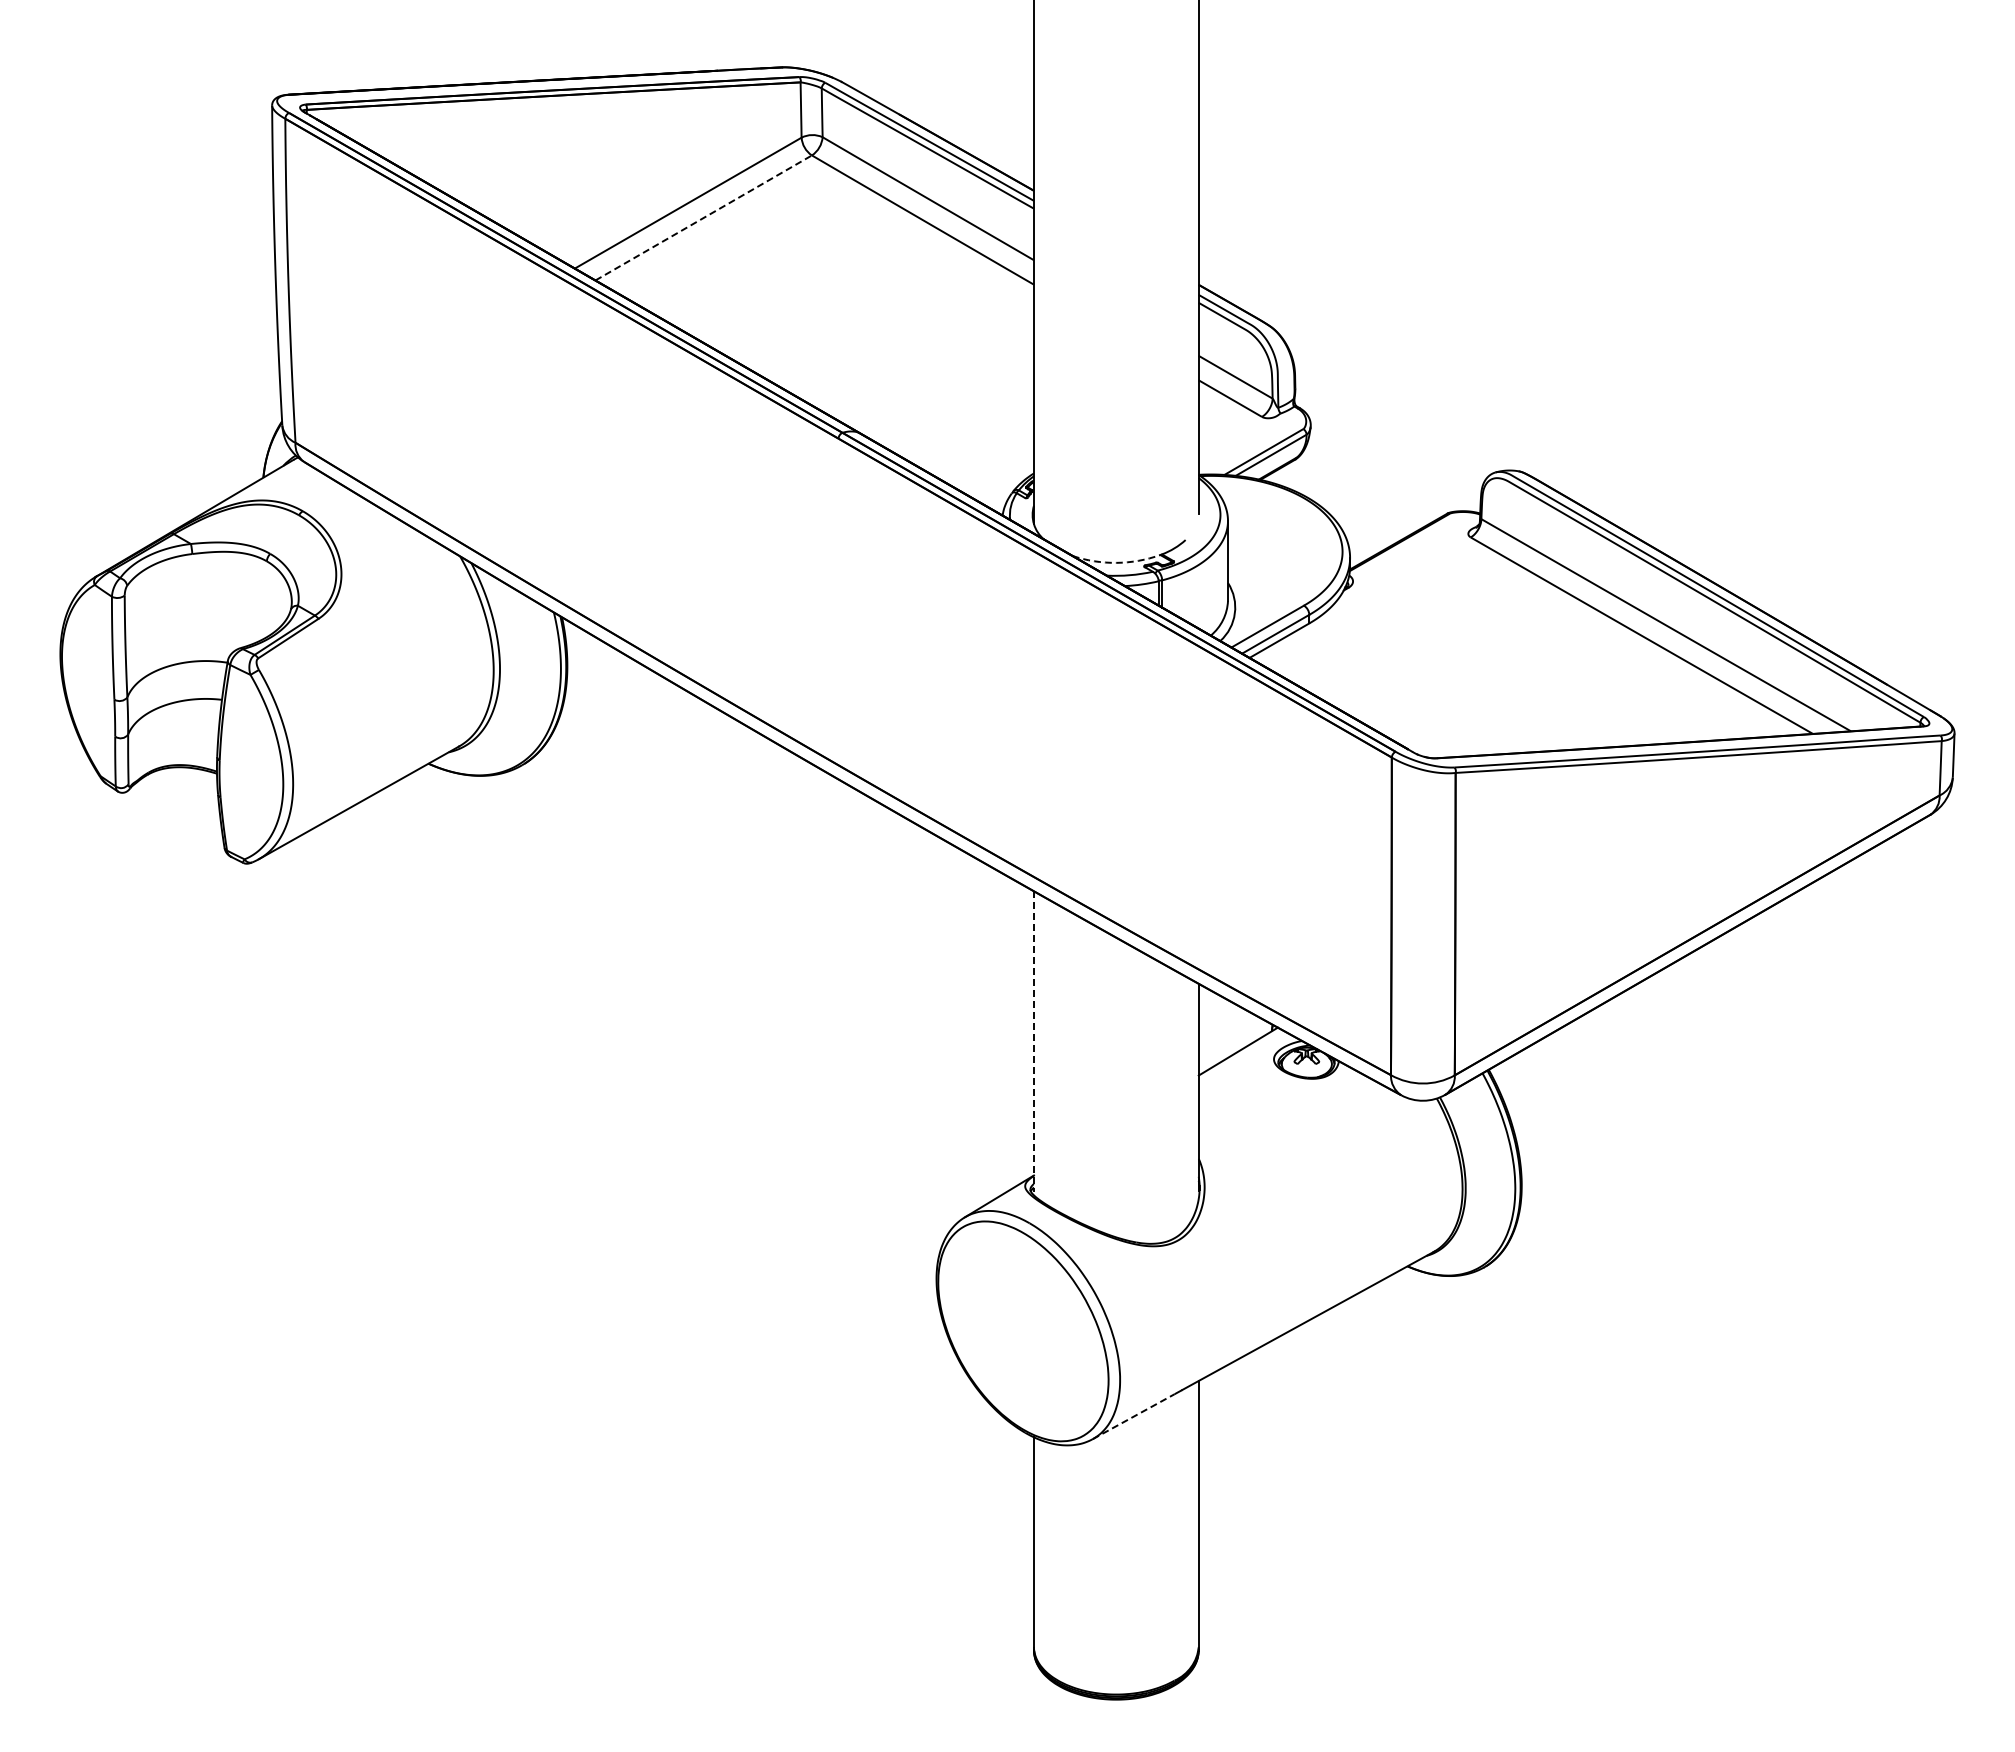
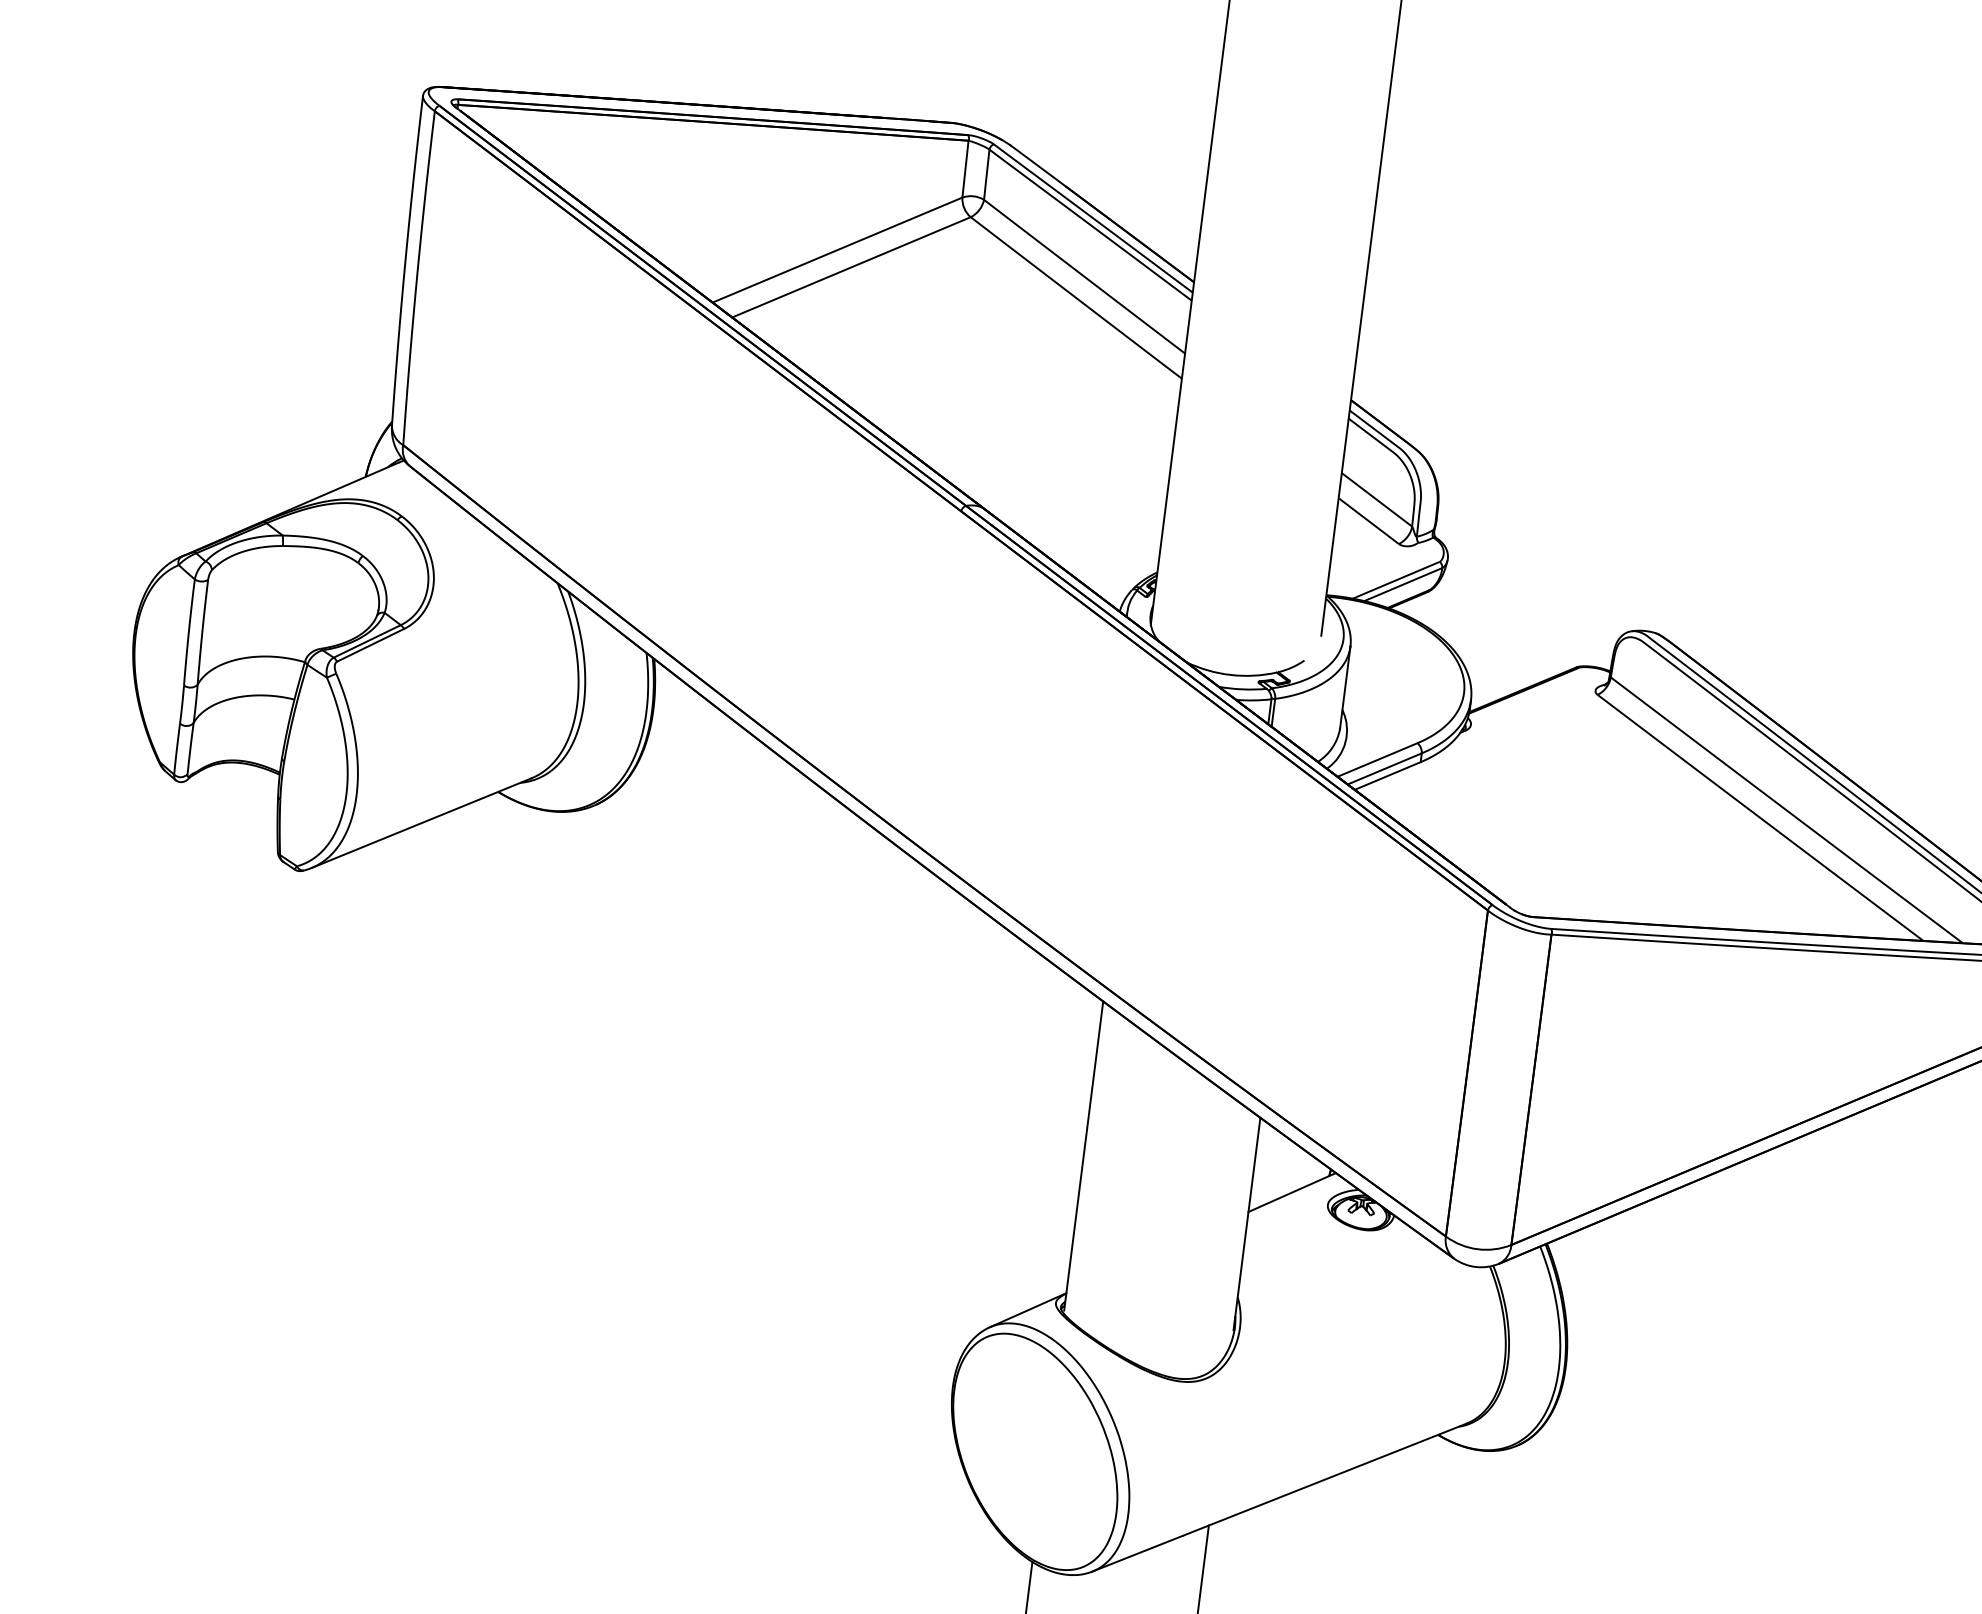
line: (704, 217) -> (852, 266), dashed -> solid
arc: (1116, 562) -> (1230, 674), dashed -> solid
line: (1033, 1041) -> (1083, 1155), dashed -> solid
line: (1133, 1416) -> (1137, 1553), dashed -> solid

